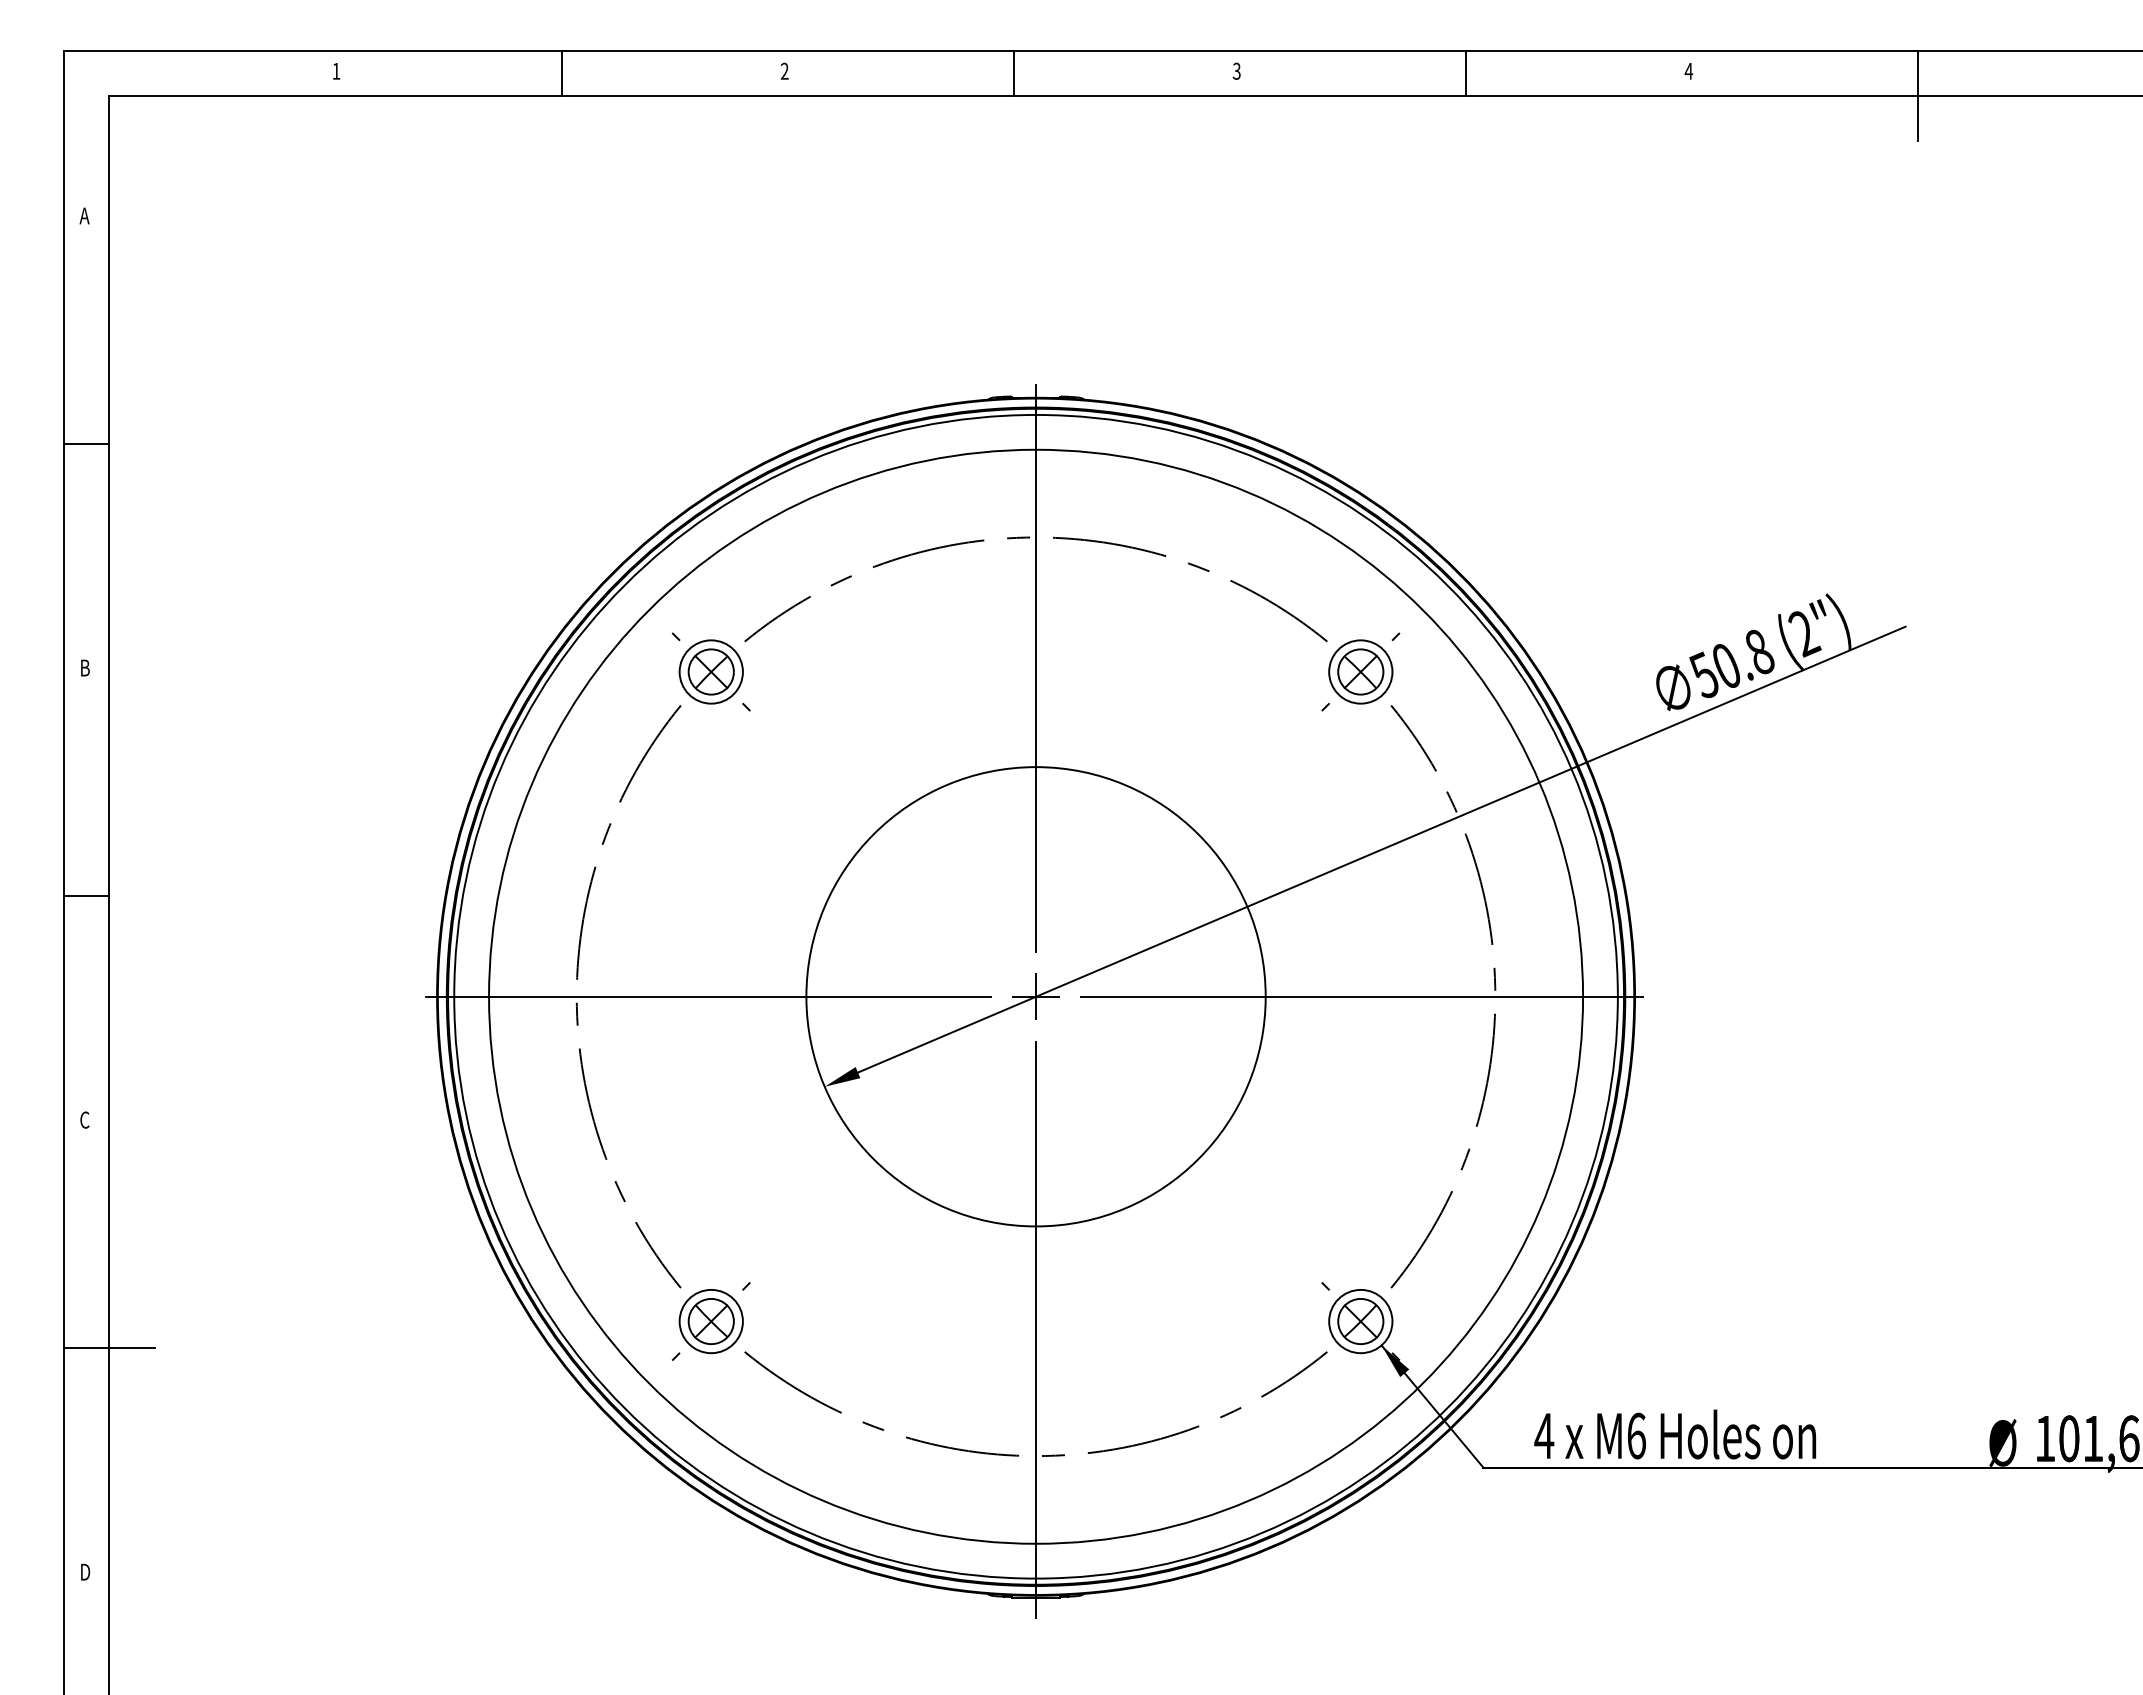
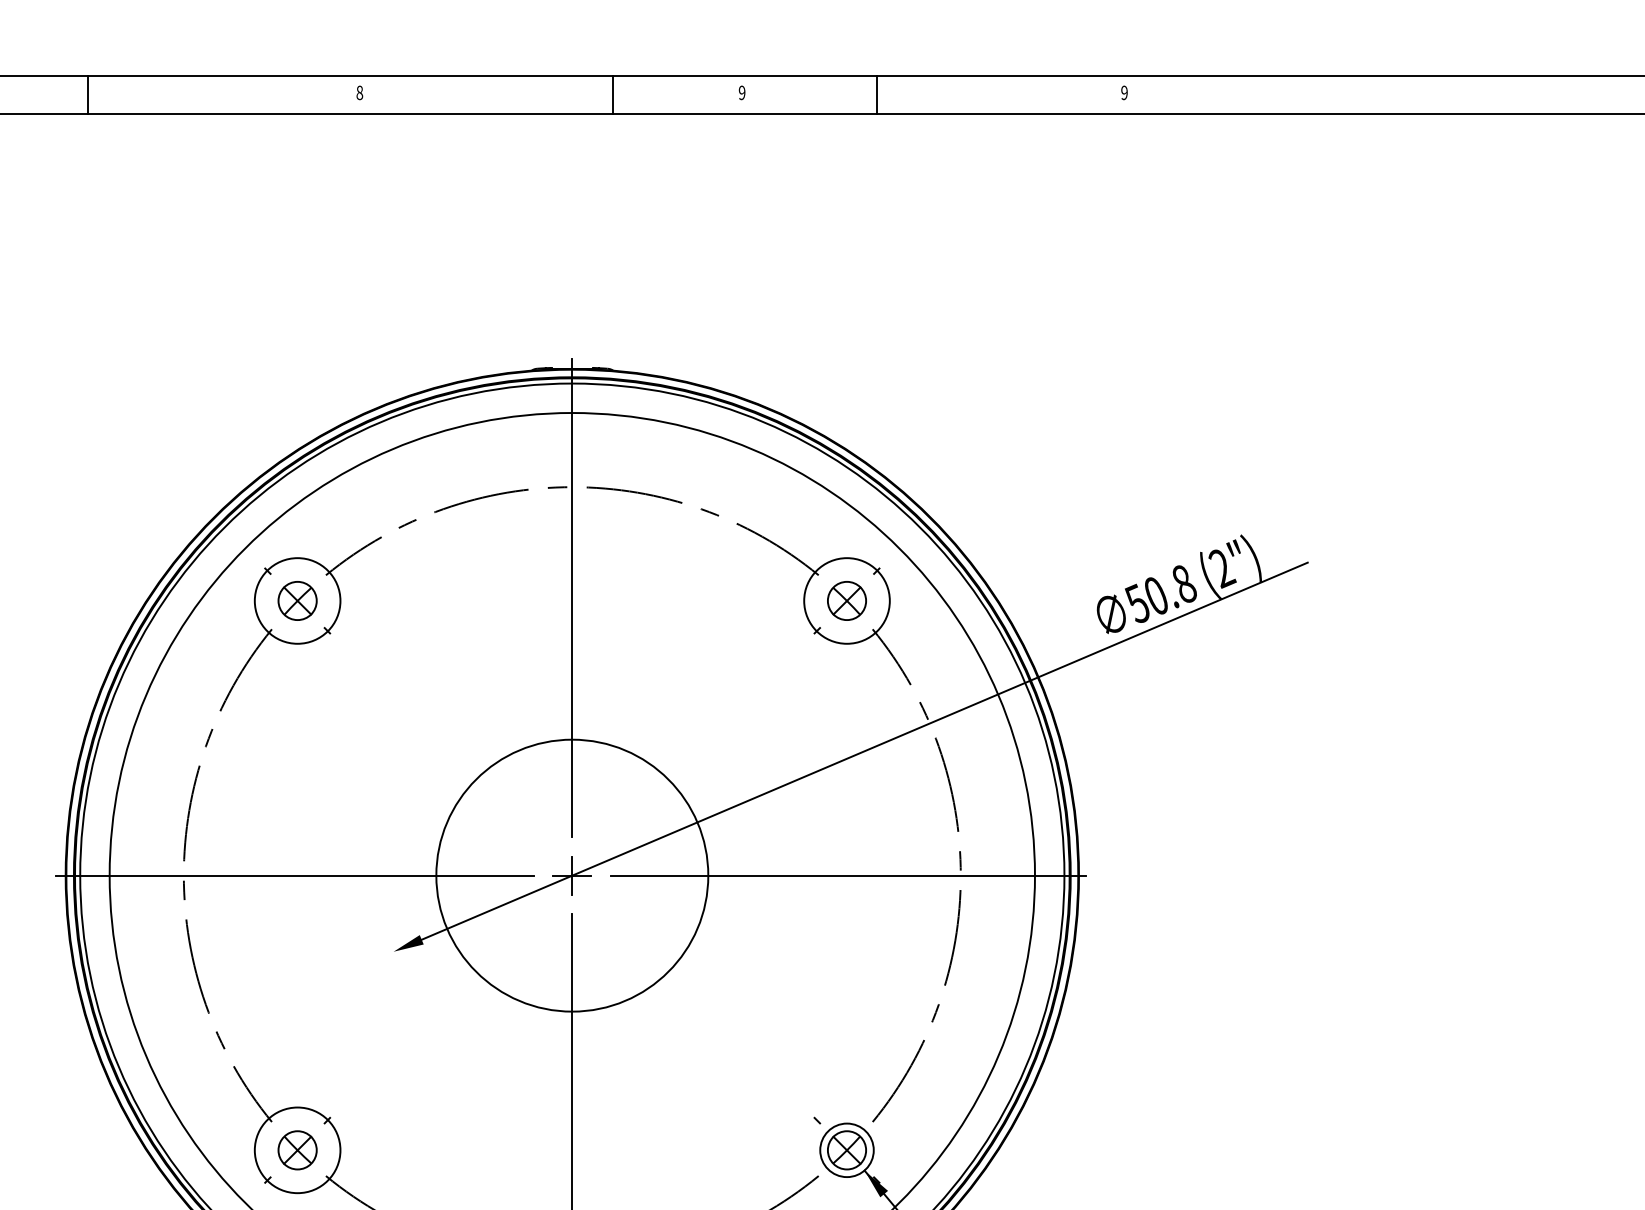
text: (784, 70) -> (359, 92), 2 -> 8
text: (1688, 70) -> (1124, 92), 4 -> 9
text: (1236, 71) -> (741, 93), 3 -> 9
line: (561, 73) -> (88, 94), moved
line: (1013, 73) -> (613, 94), moved
line: (1465, 73) -> (877, 94), moved
line: (1917, 95) -> (1317, 113), removed
circle: (710, 671) -> (296, 600), size x1.6
circle: (1360, 671) -> (846, 600), size x1.6
circle: (1035, 996) -> (571, 875), size x0.7
circle: (710, 1321) -> (296, 1150), size x1.6

